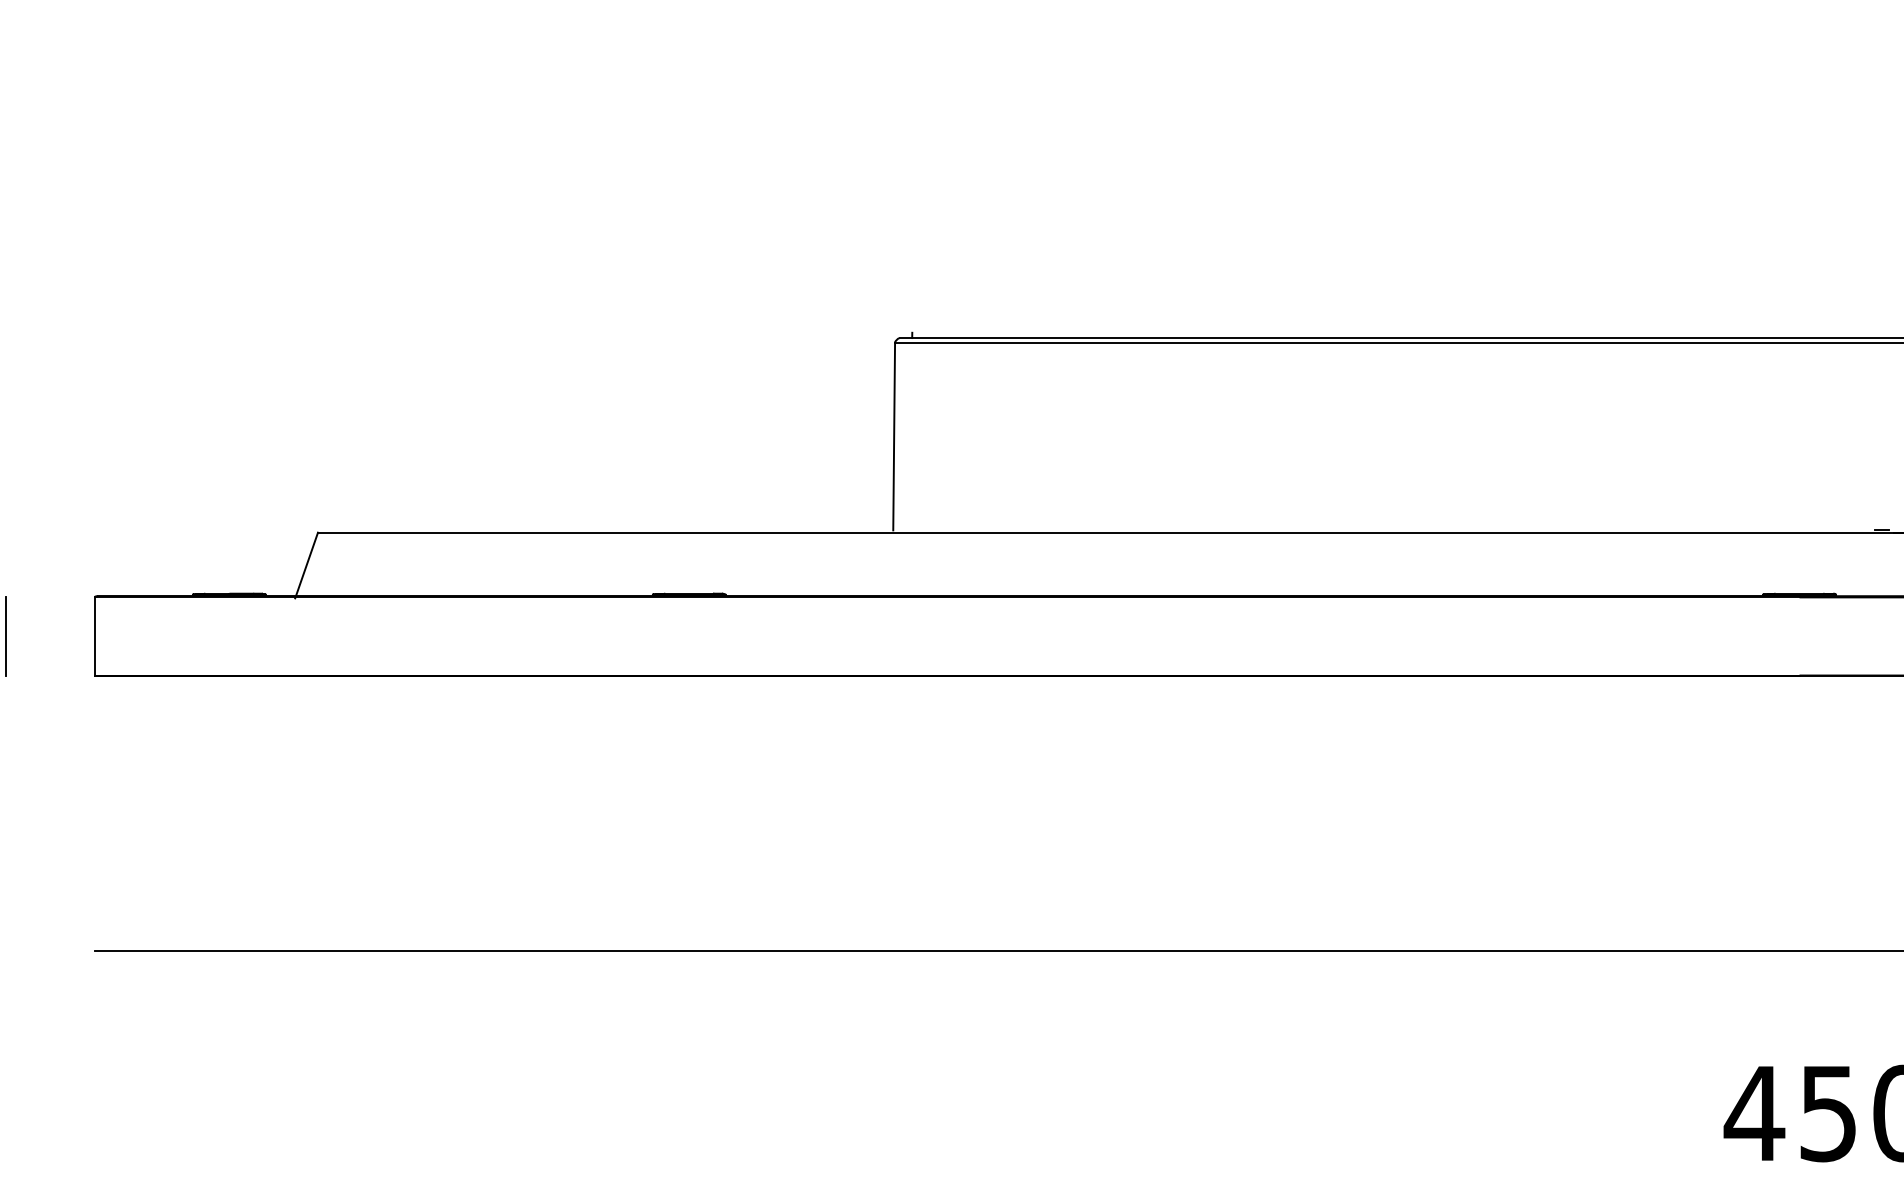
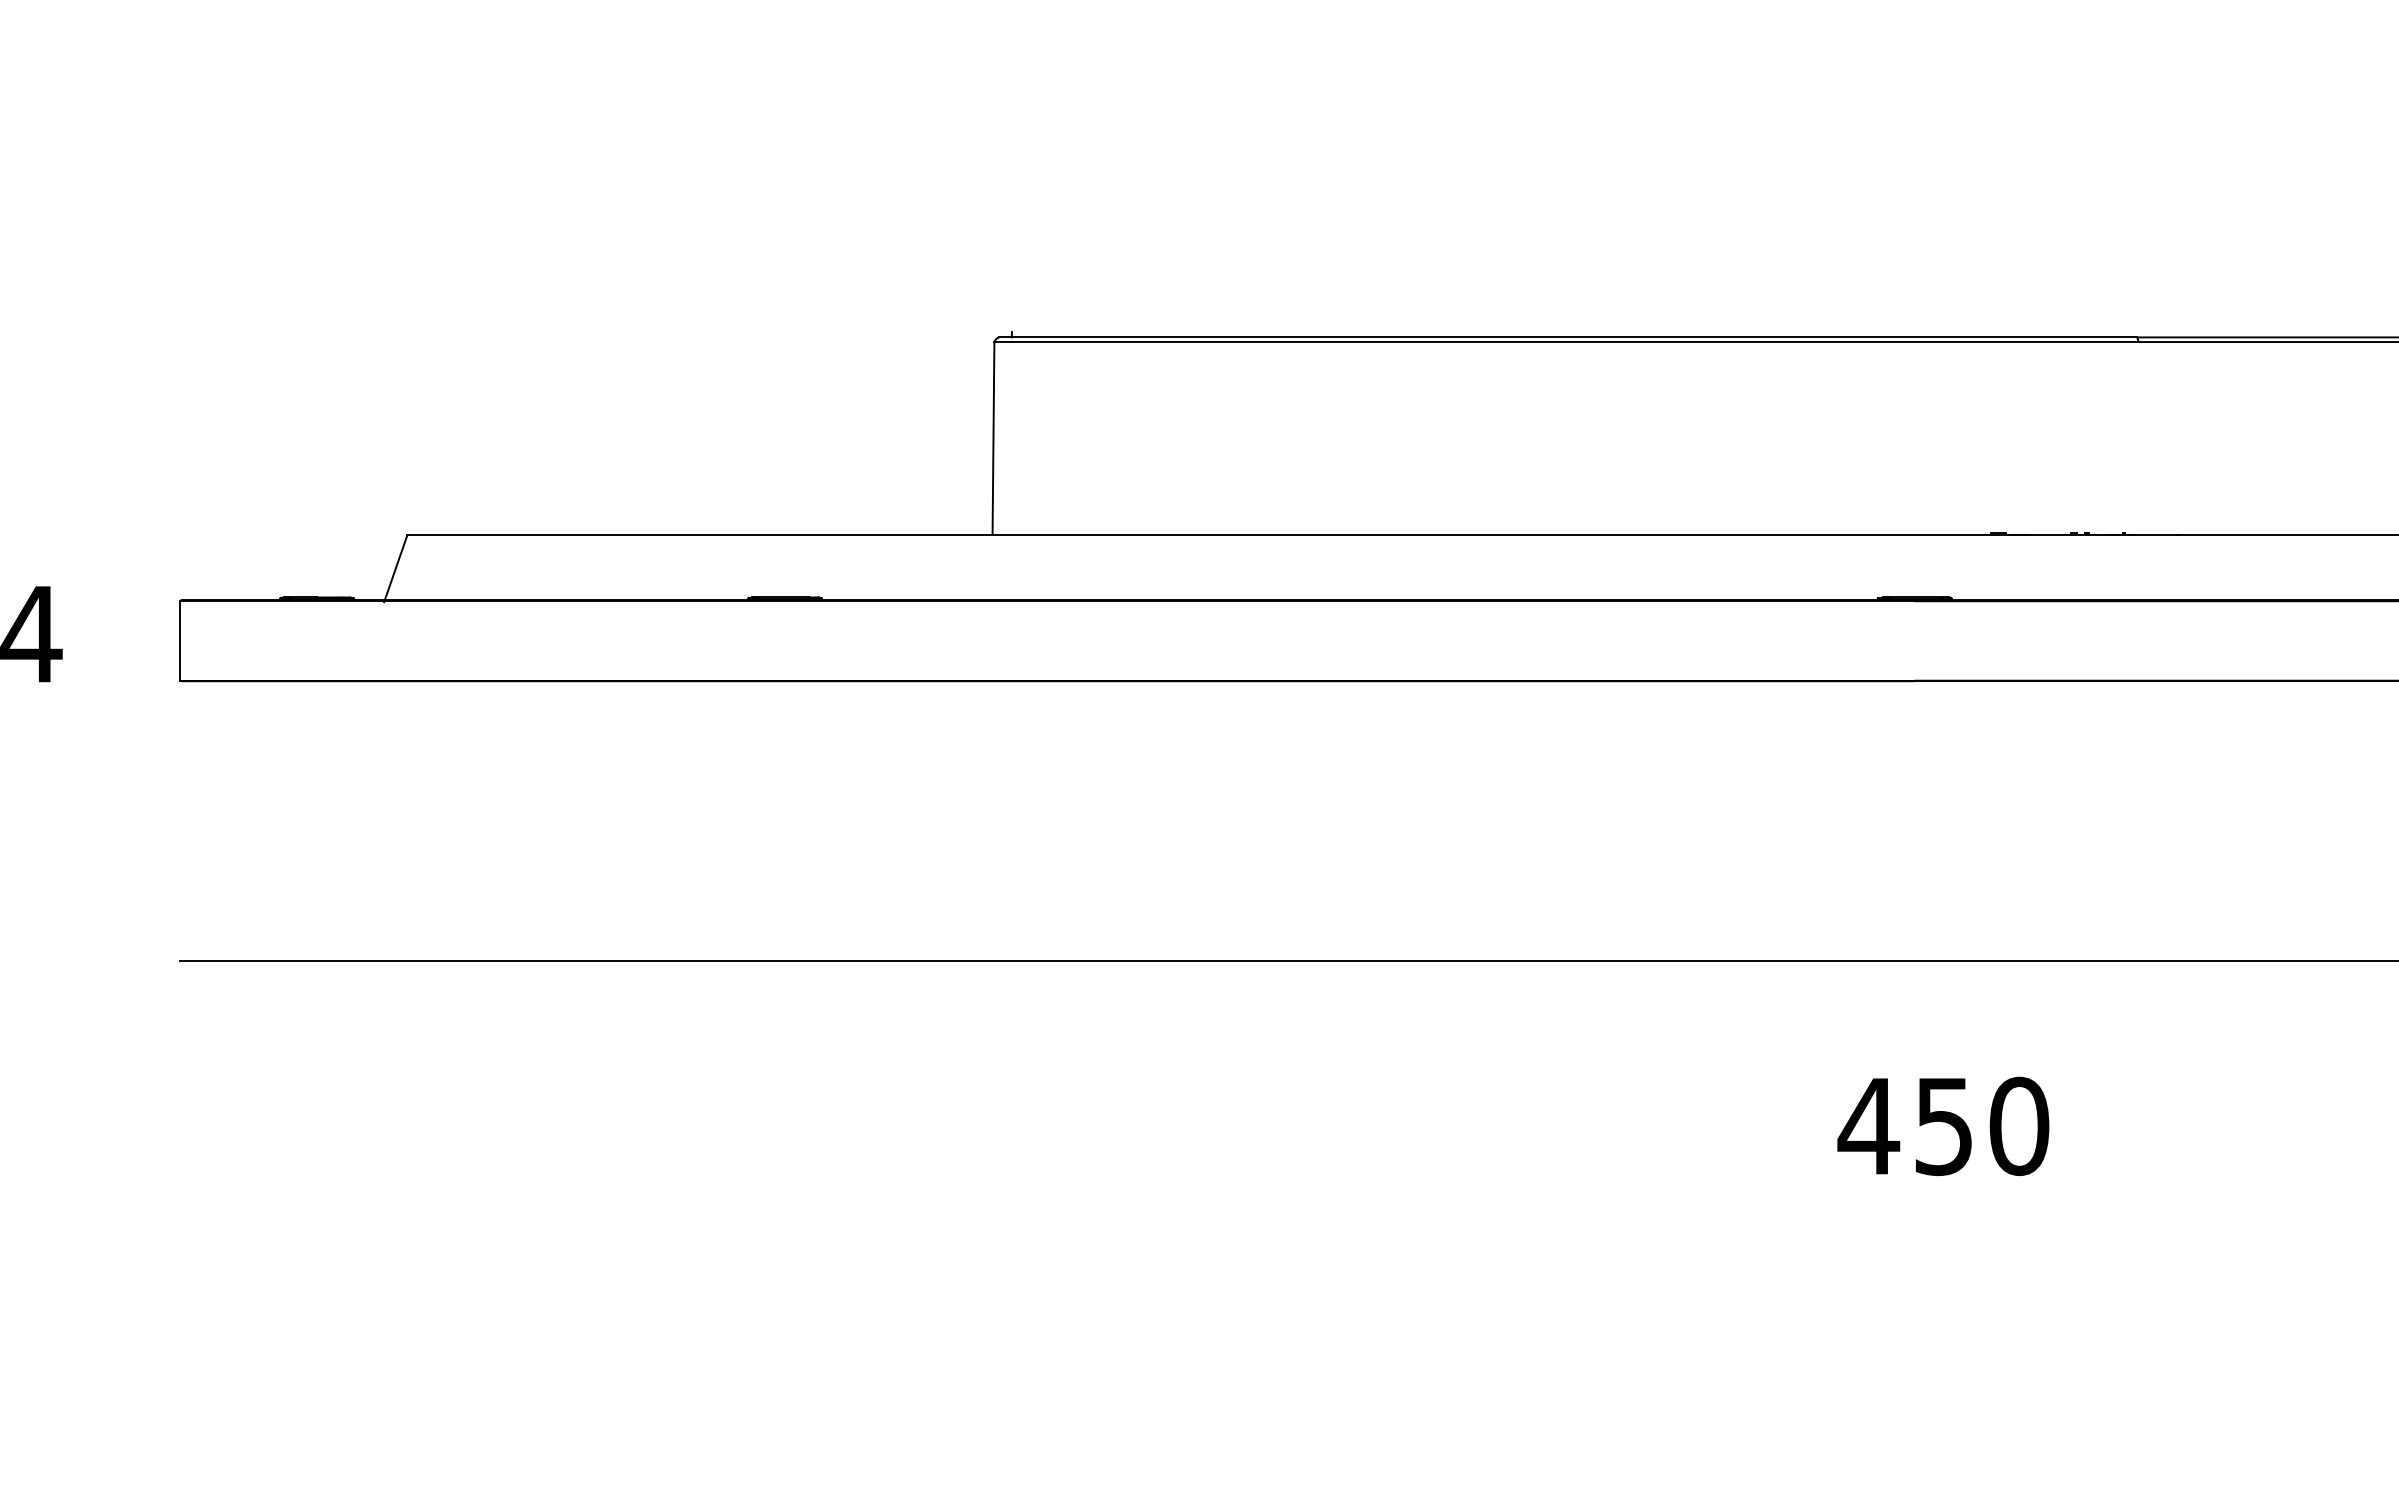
line: (5, 636) -> (89, 641), removed

